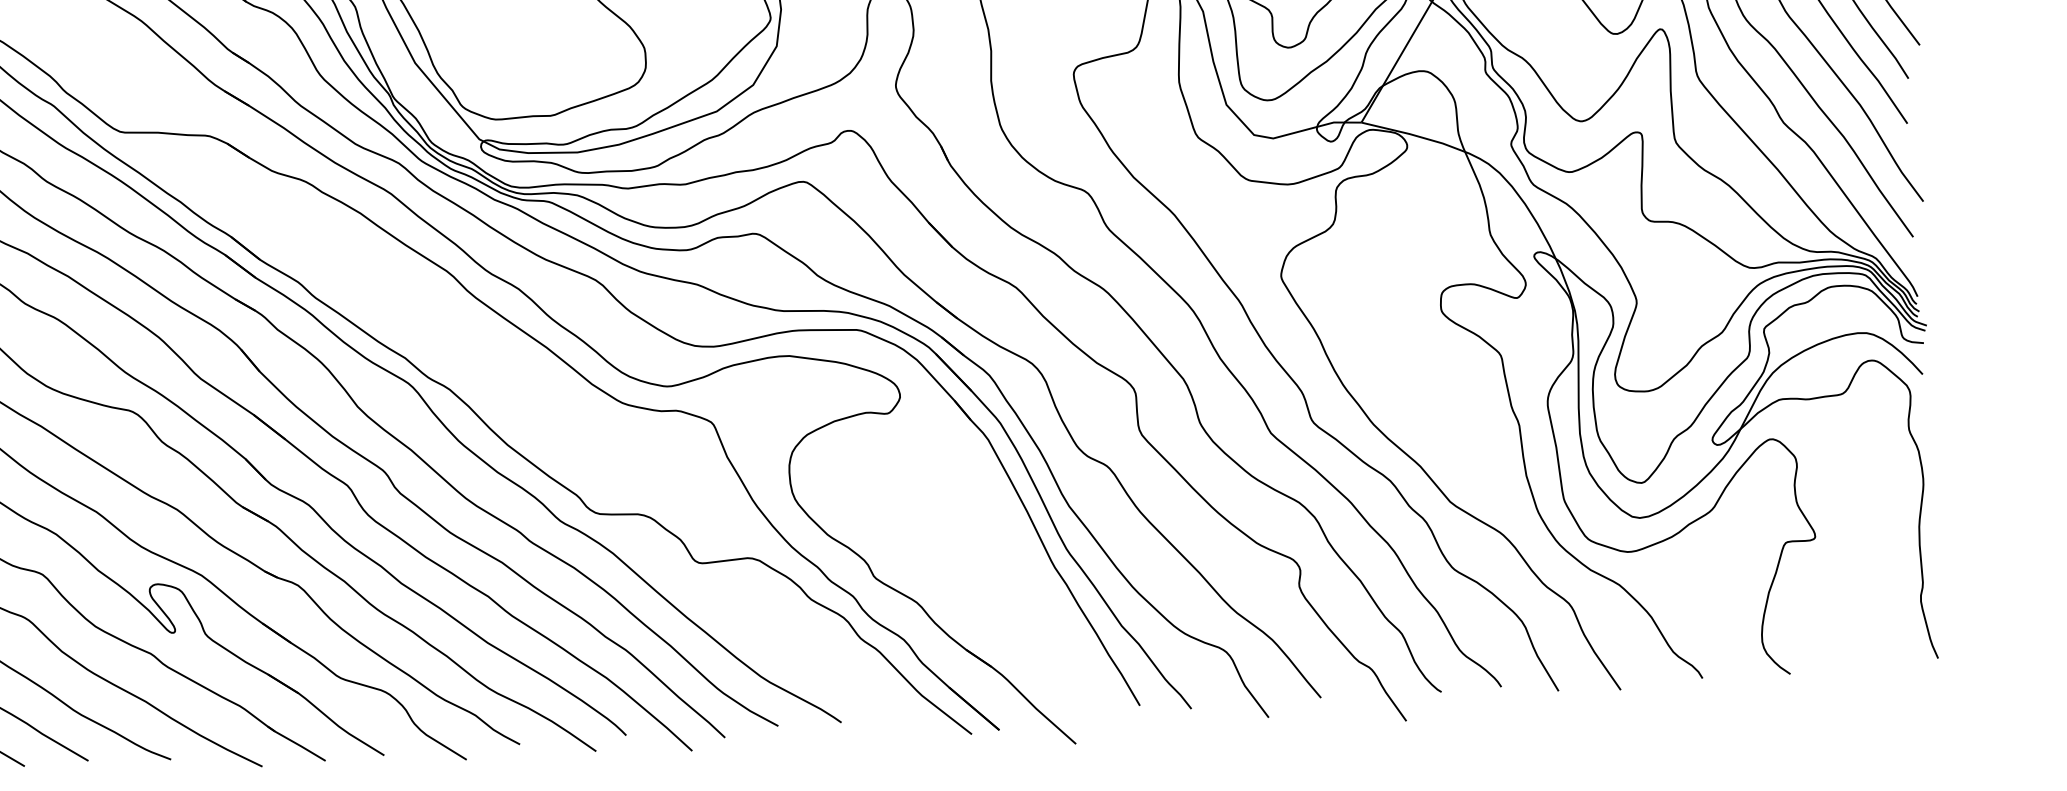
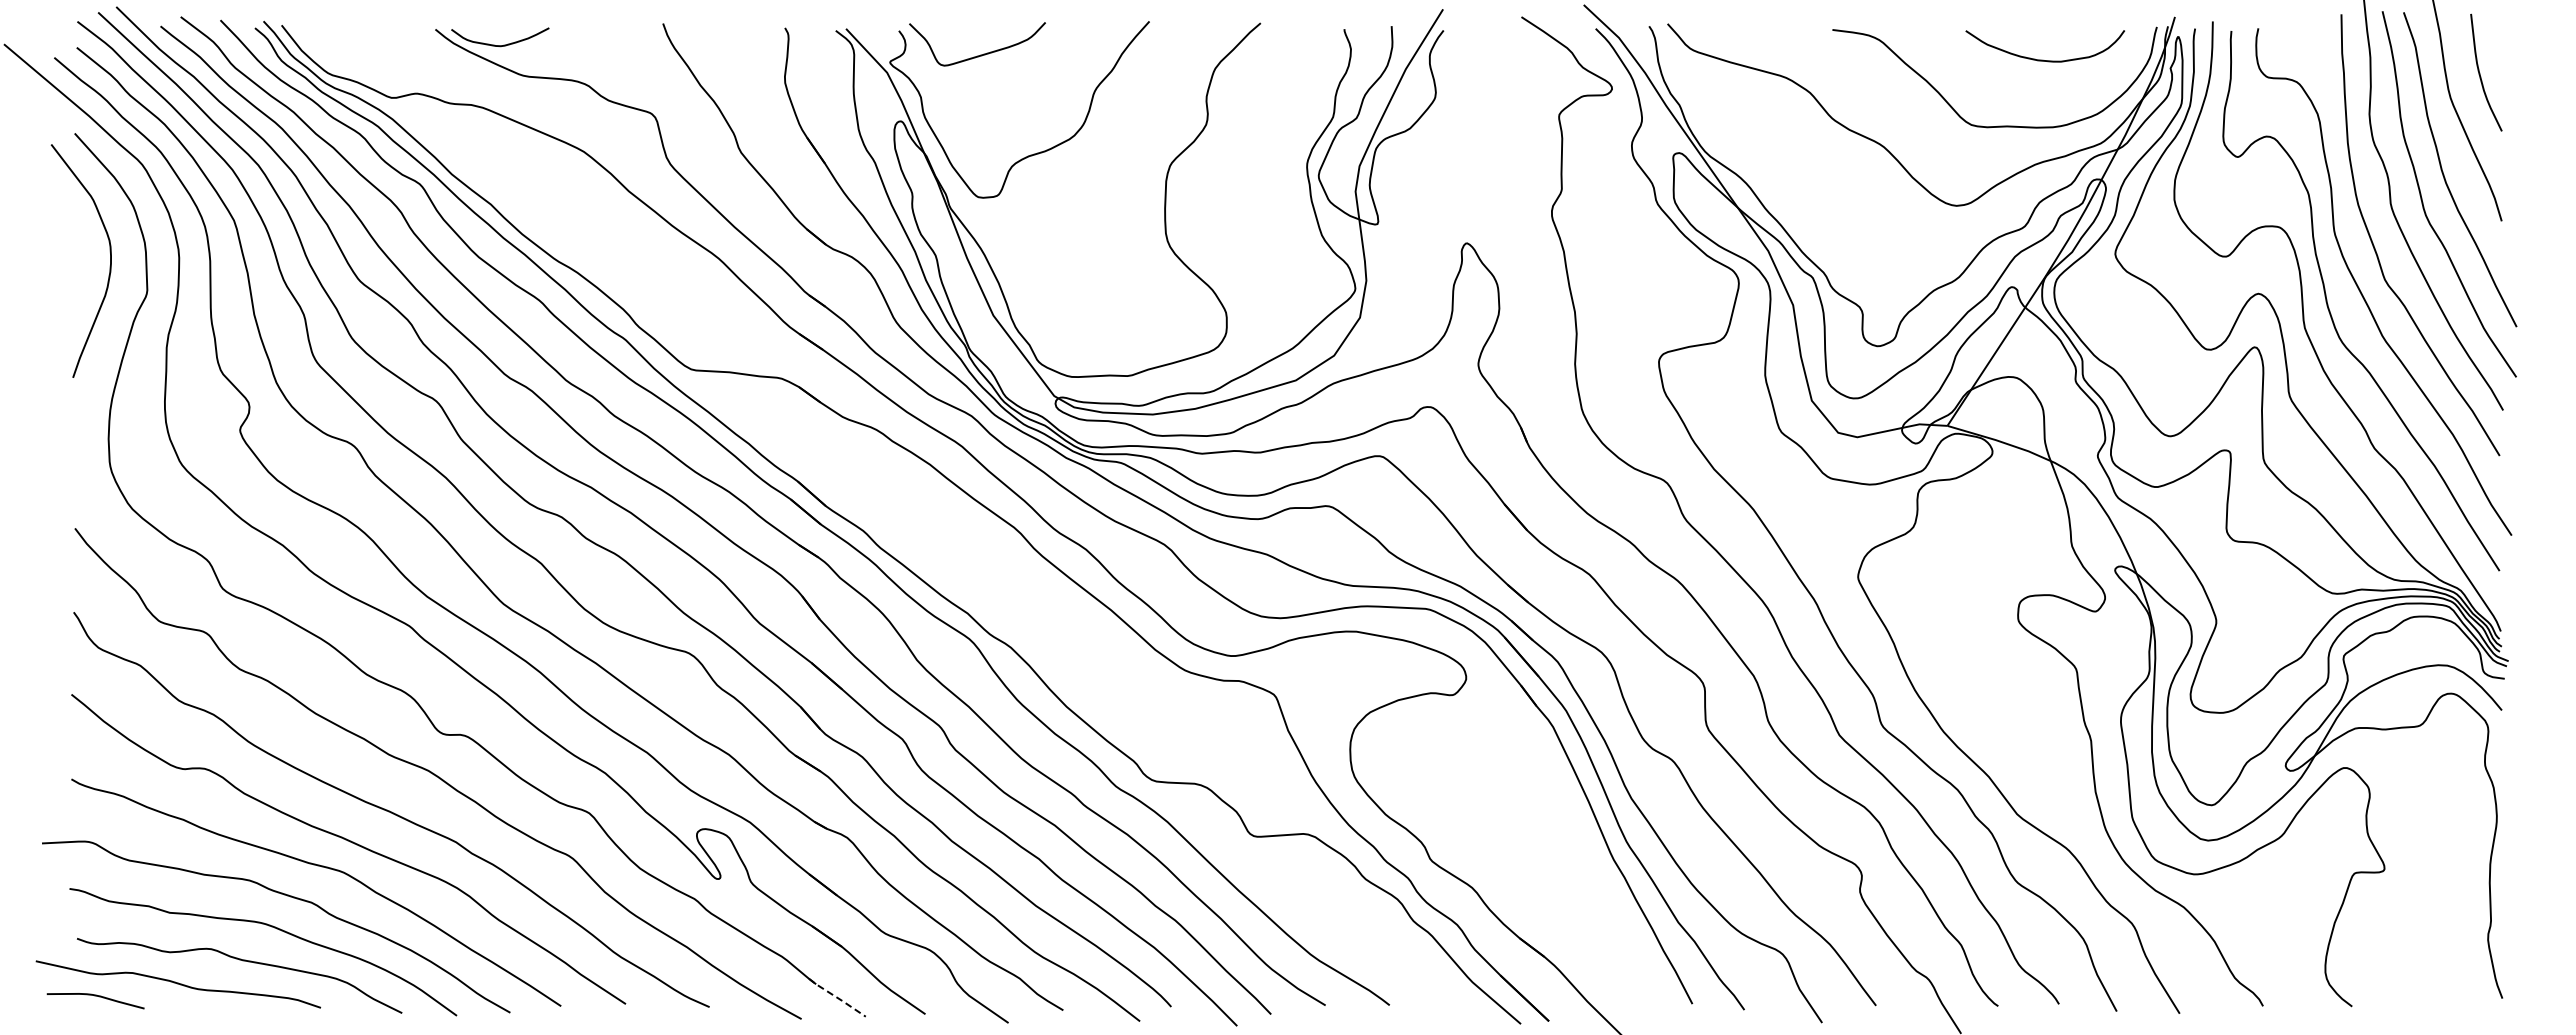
line: (296, 744) -> (837, 998), solid -> dashed

